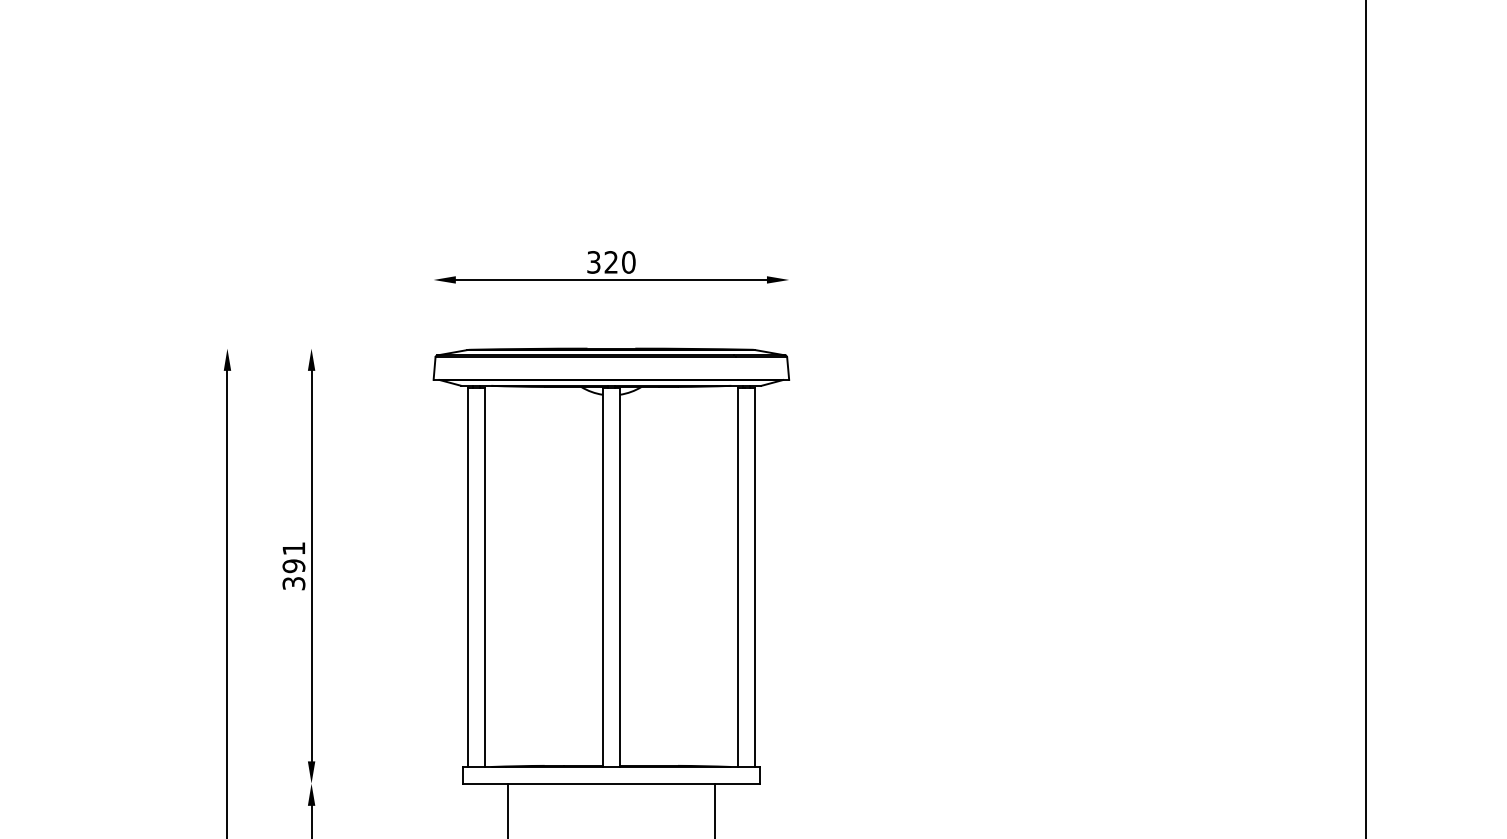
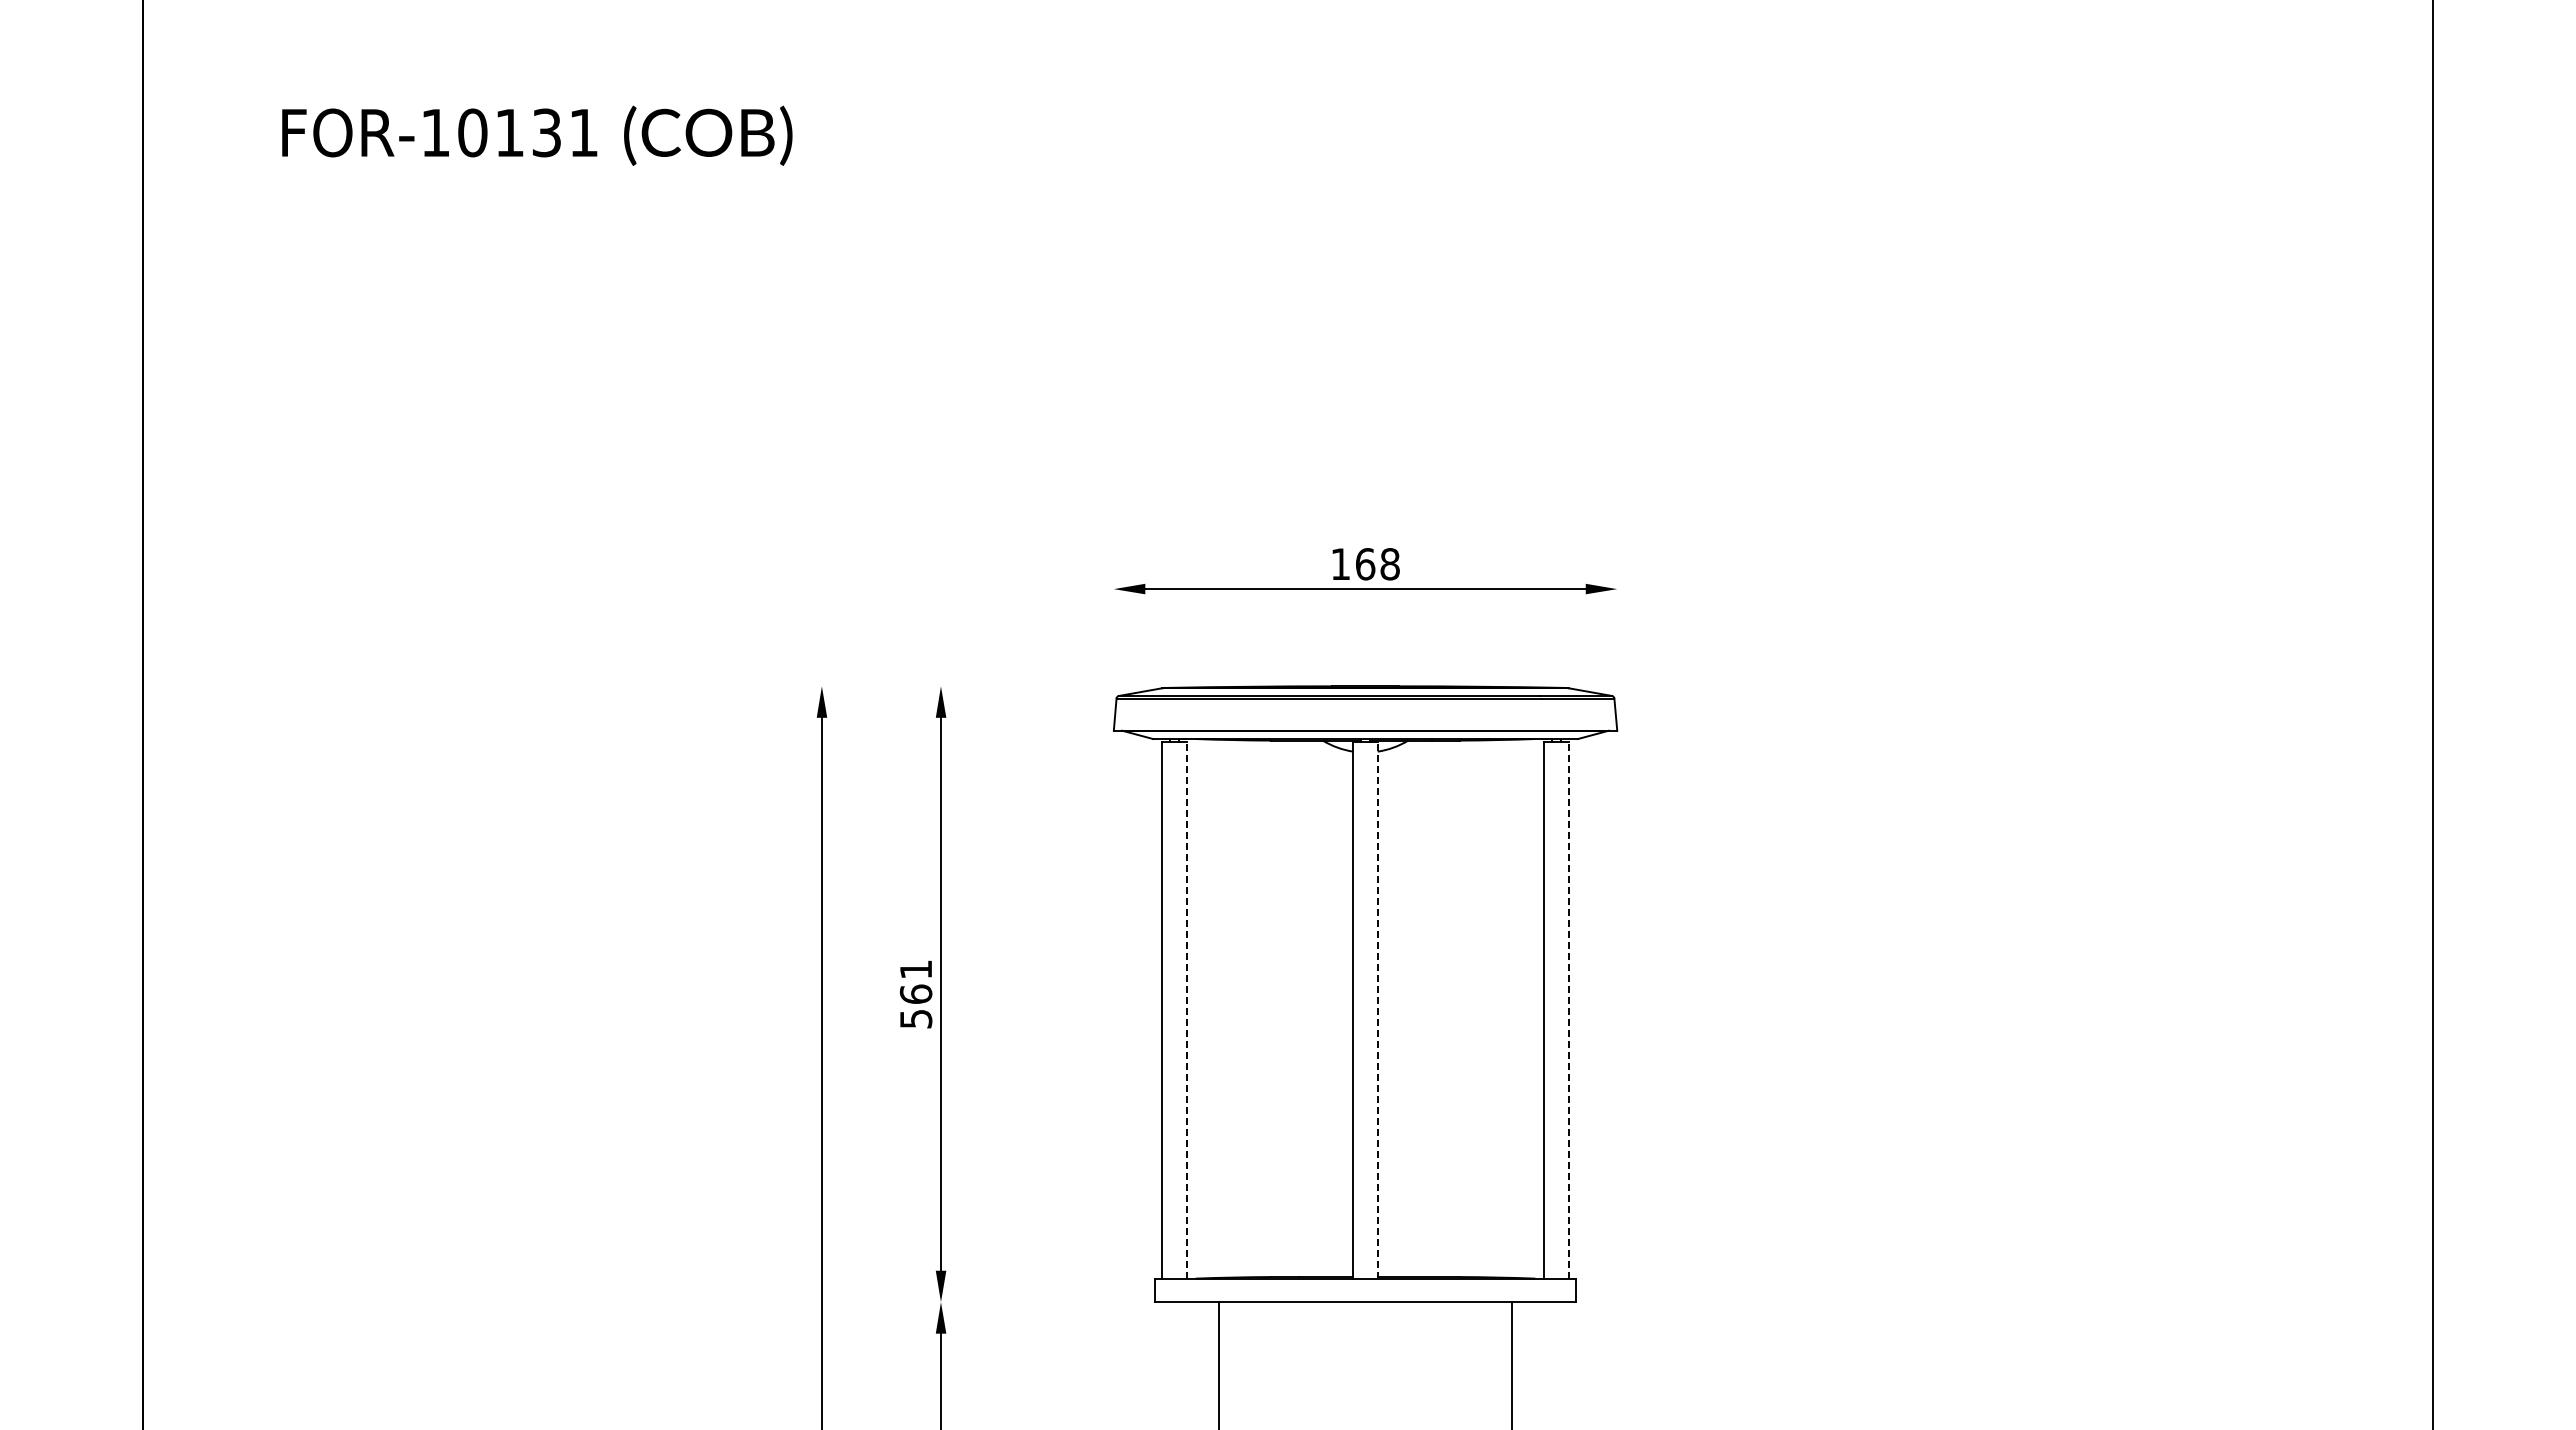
text: (611, 262) -> (1365, 564), 320 -> 168
text: (293, 574) -> (915, 1005), 391 -> 561
line: (484, 576) -> (1186, 1009), solid -> dashed
line: (619, 576) -> (1377, 1009), solid -> dashed
line: (754, 576) -> (1568, 1009), solid -> dashed

